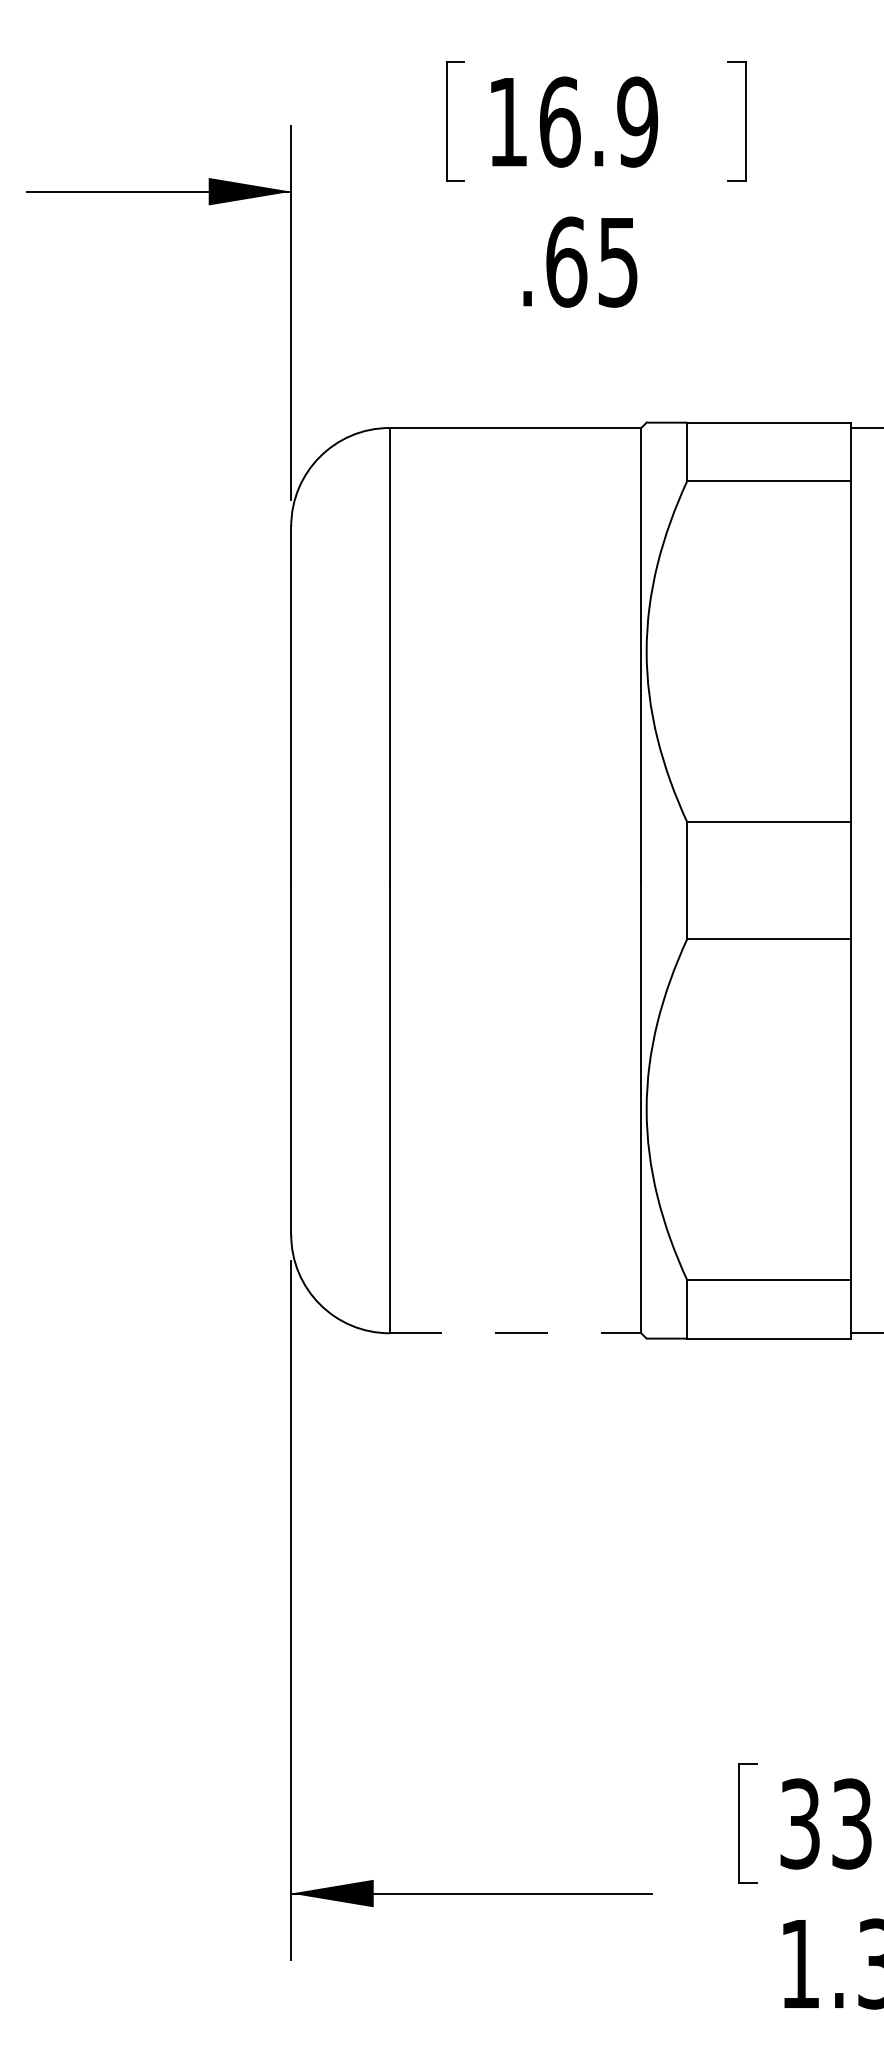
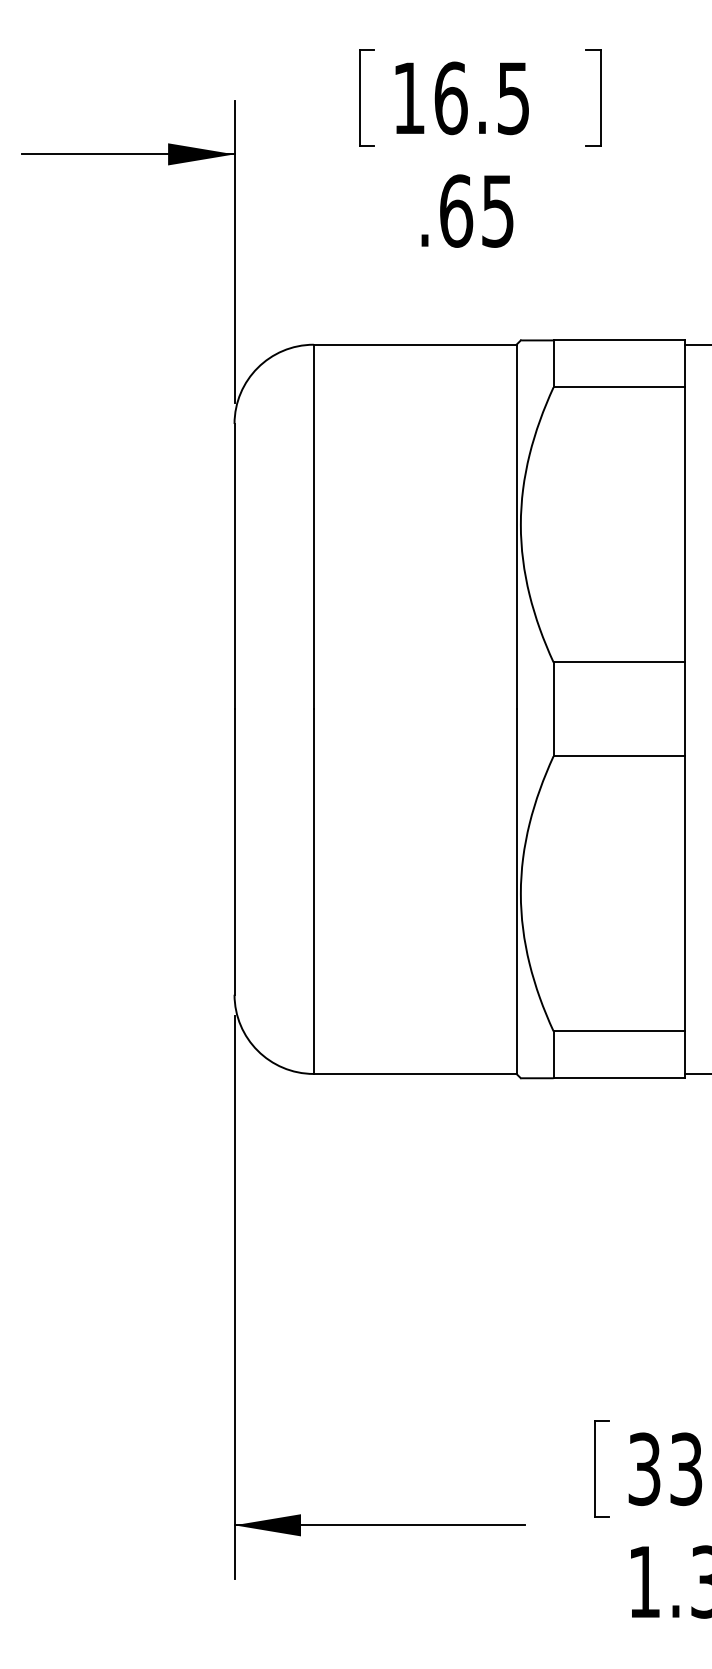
text: (637, 121) -> (513, 97), 16.9 -> 16.5
line: (515, 1332) -> (415, 1073), dashed -> solid

